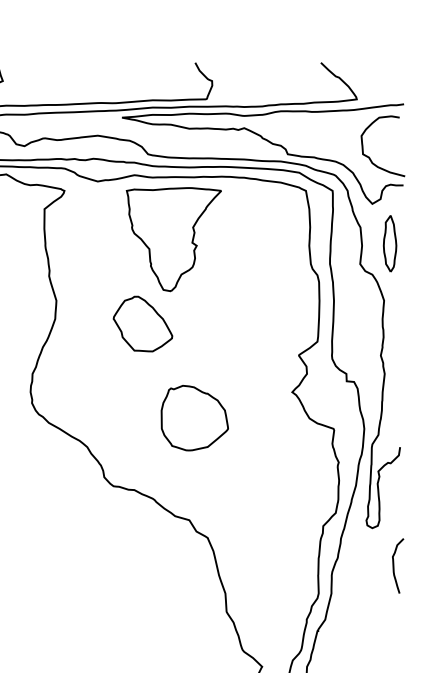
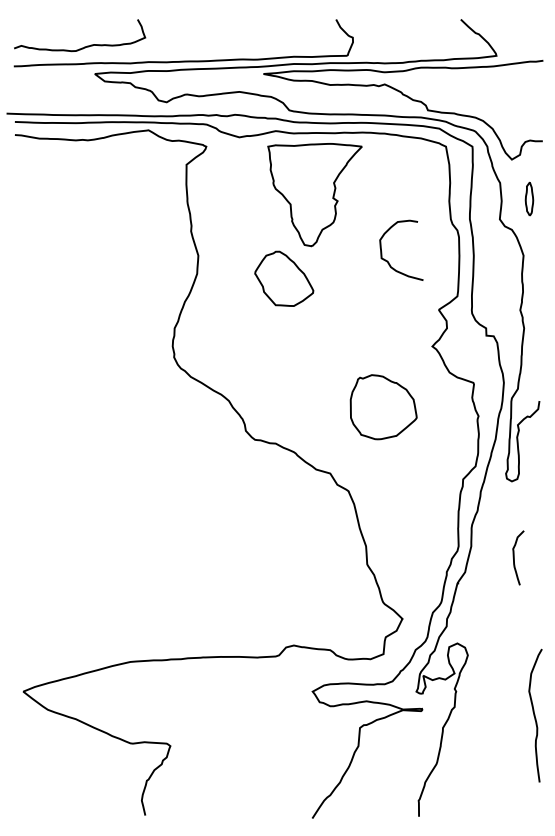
curve: (369, 157) -> (388, 261), moved
part: (390, 243) -> (529, 198), size x0.6
part: (194, 418) -> (383, 407), moved
curve: (394, 565) -> (514, 557), moved

